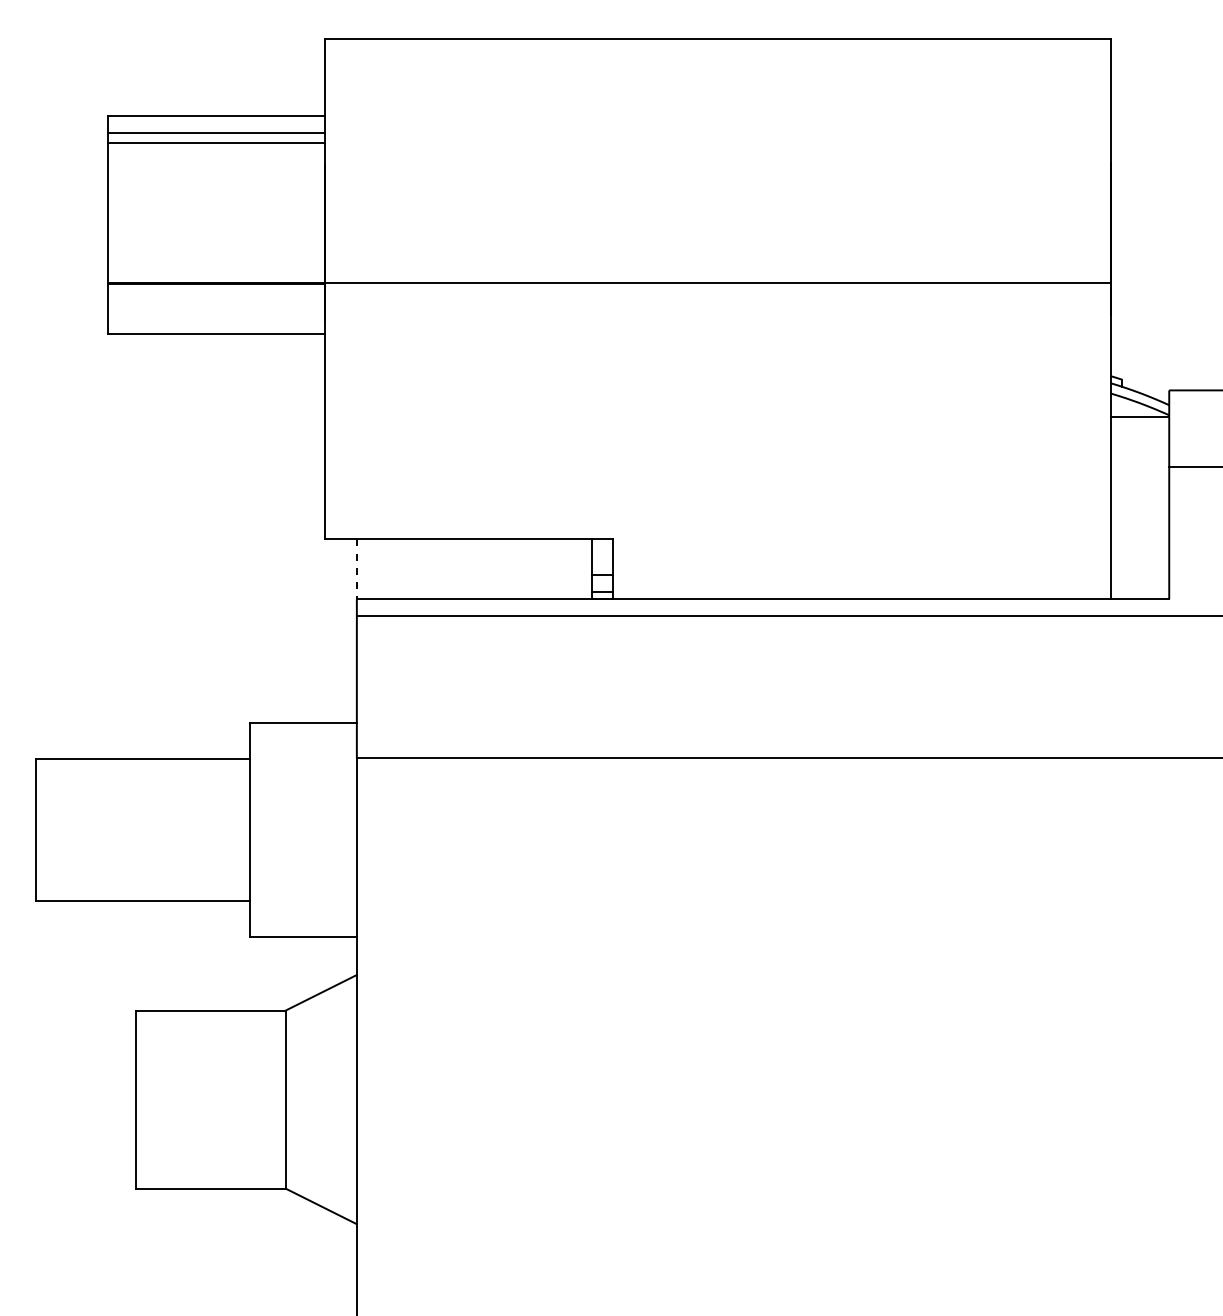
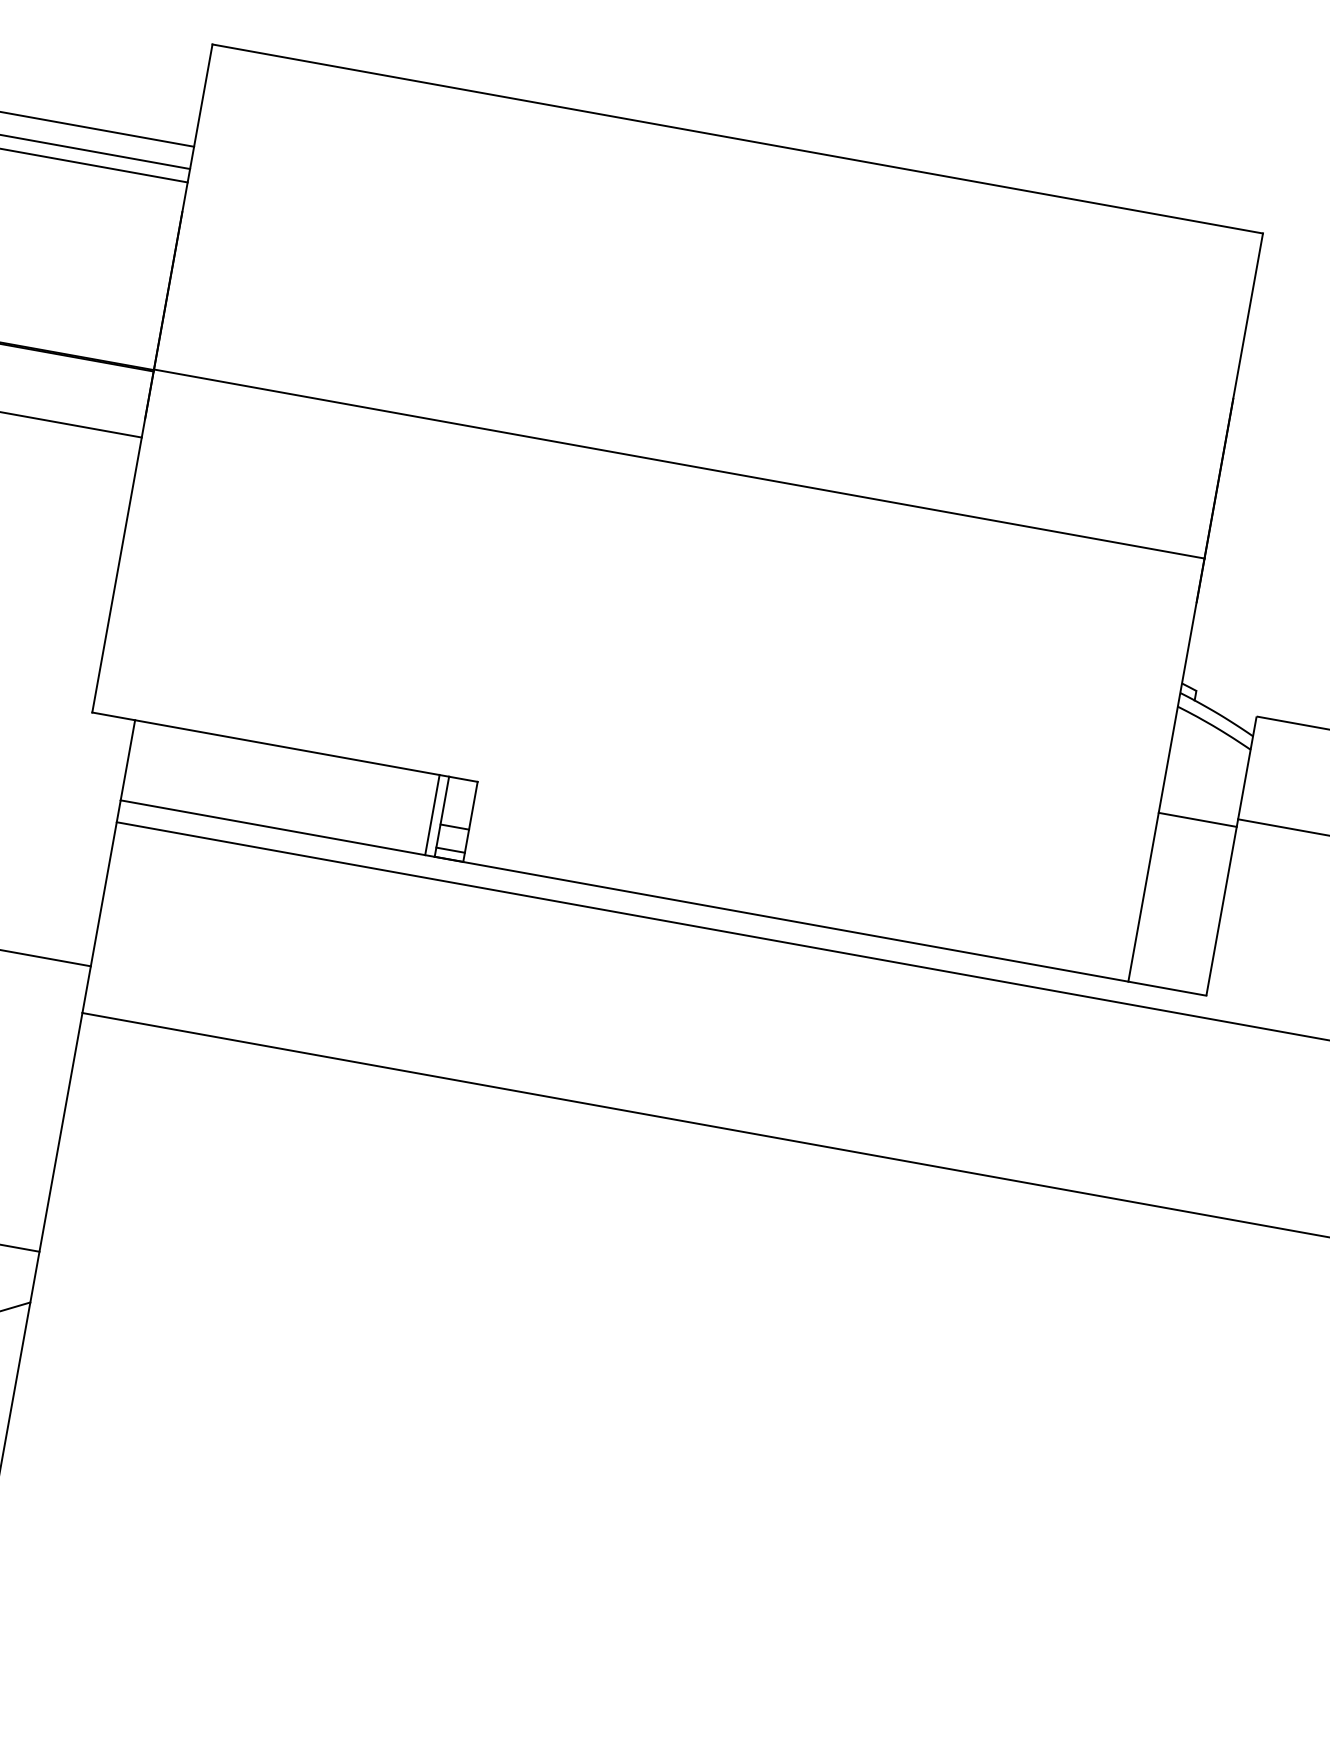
line: (1139, 417) -> (1196, 820), moved
line: (356, 569) -> (127, 760), dashed -> solid
line: (584, 569) -> (432, 815), added

